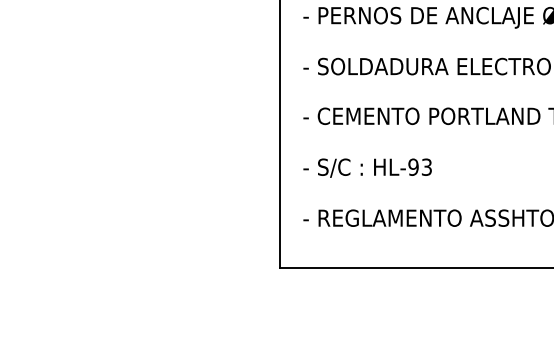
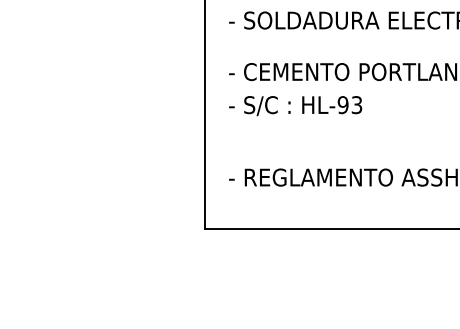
text: (367, 167) -> (295, 105), moved

